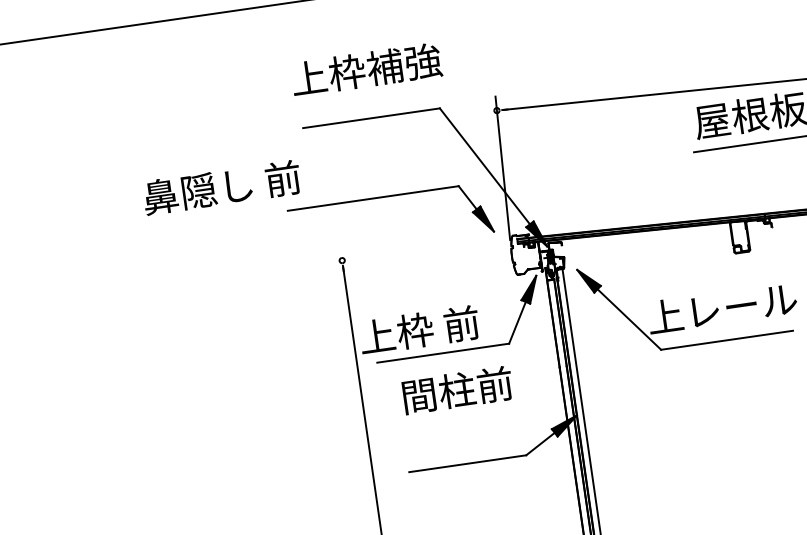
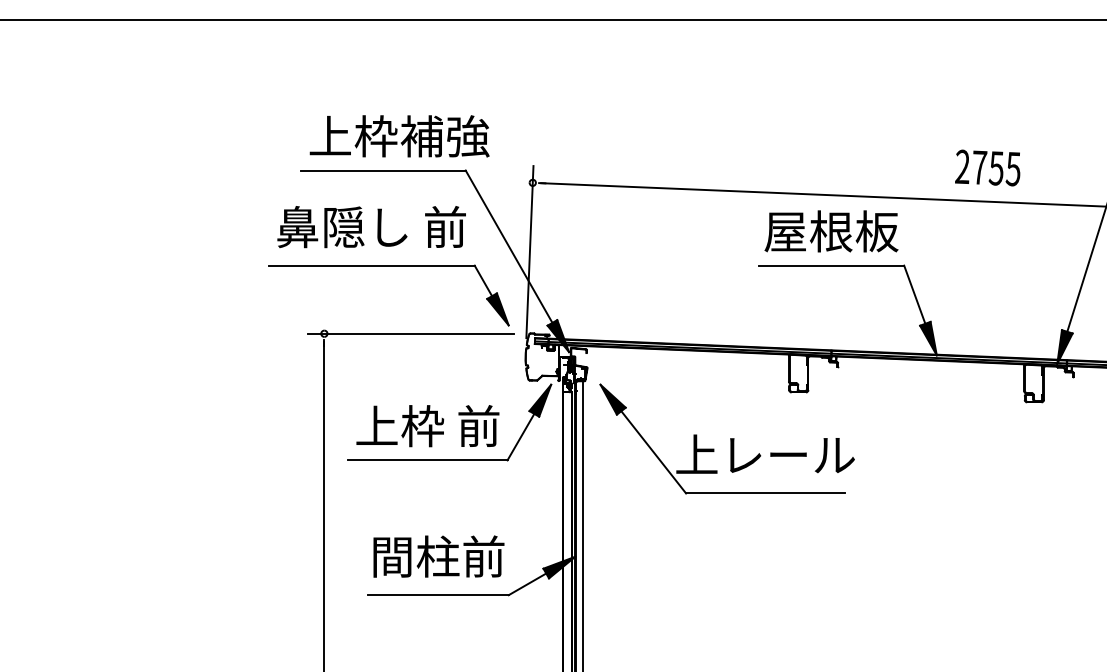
text: (366, 69) -> (399, 136), moved
text: (221, 188) -> (371, 227), moved
line: (413, 250) -> (410, 333), added
text: (419, 330) -> (427, 426), moved
text: (457, 390) -> (438, 556), moved

